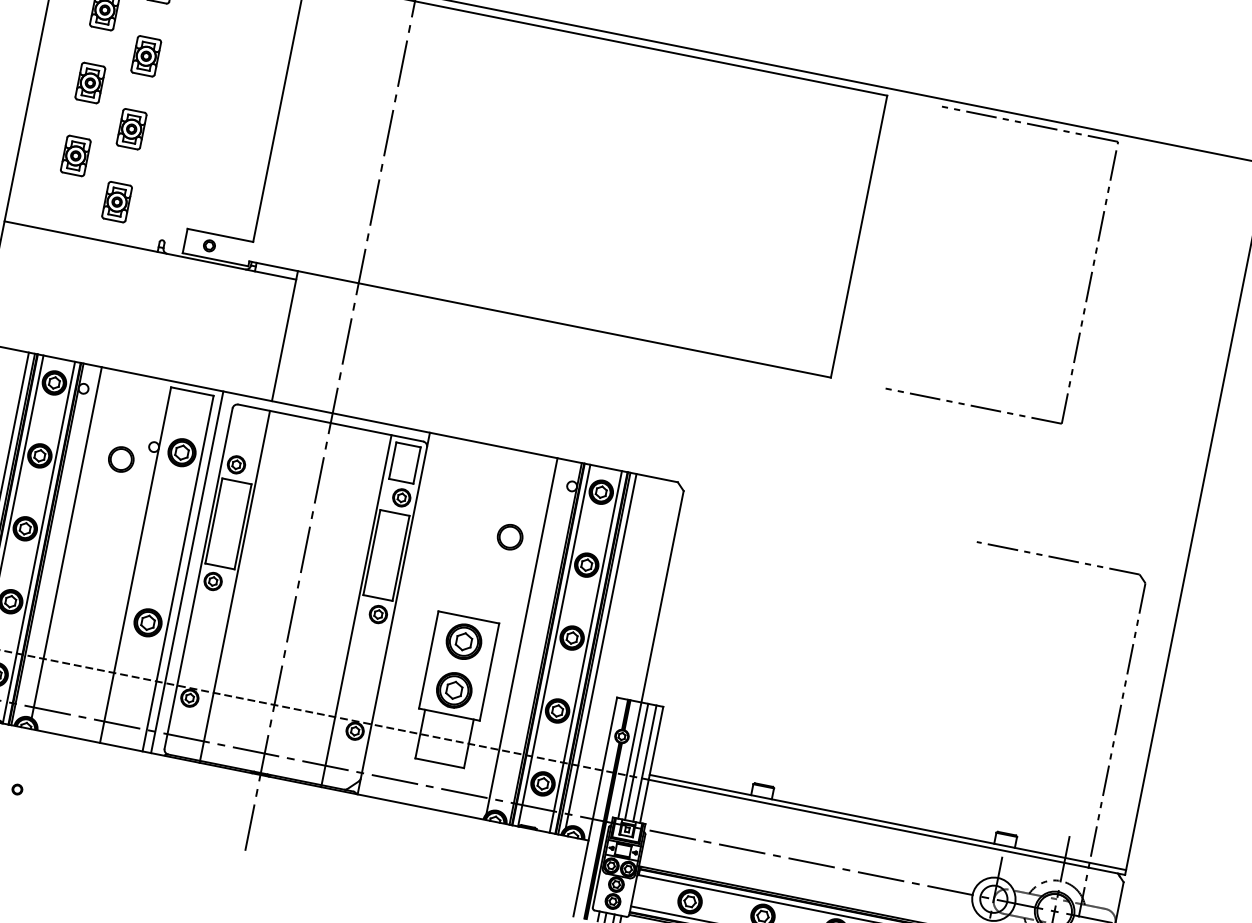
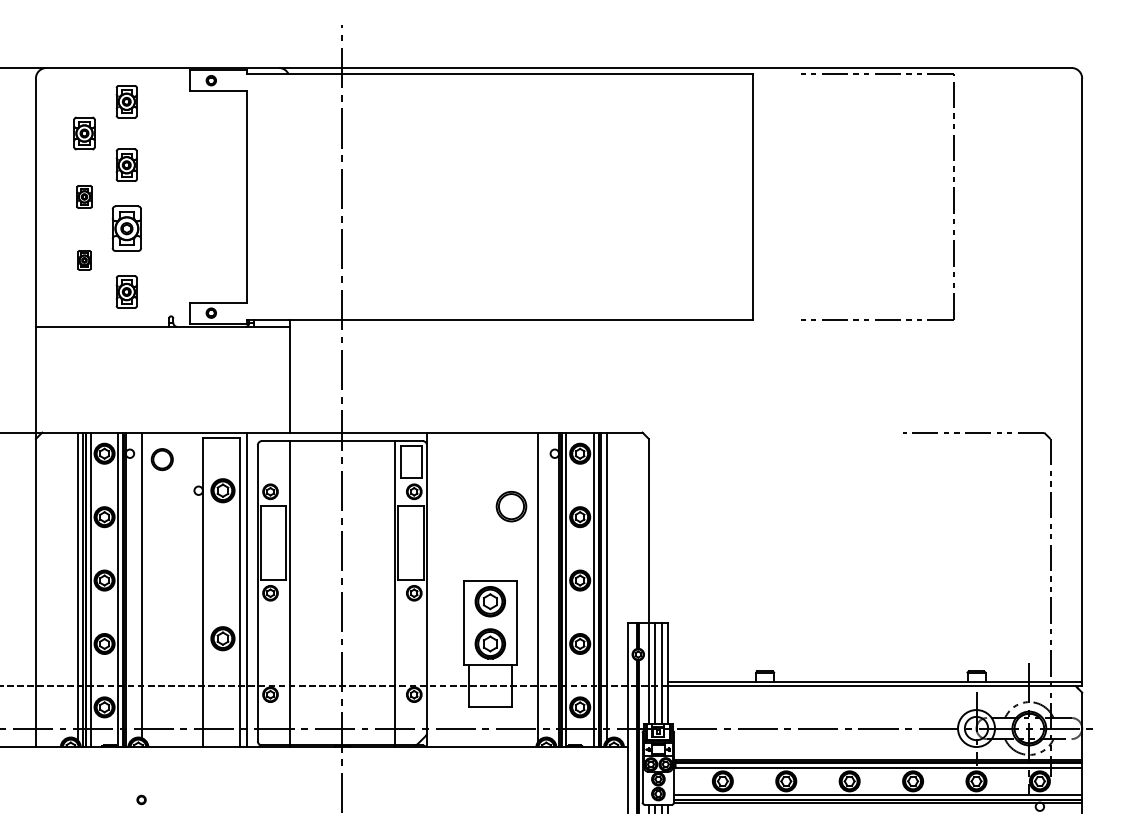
part: (90, 82) -> (84, 196), size x0.7
part: (131, 128) -> (126, 228), size x1.4
part: (75, 156) -> (84, 260), size x0.6
part: (120, 459) -> (161, 459), moved
circle: (510, 537) -> (511, 506), size x1.4

